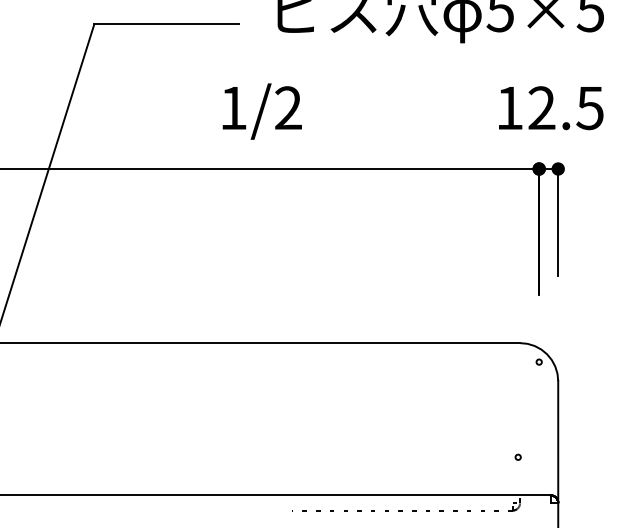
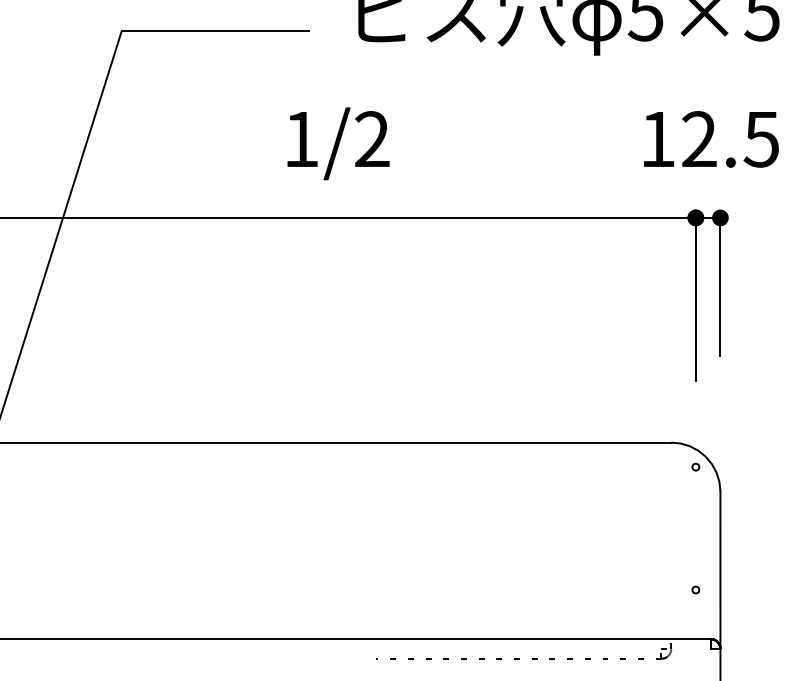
part: (517, 456) -> (694, 588), moved

